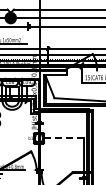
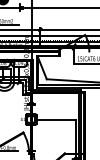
line: (64, 138) -> (56, 119), dashed -> solid

